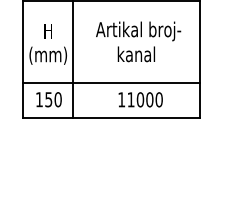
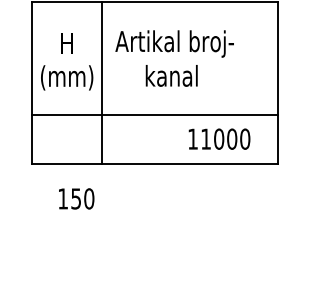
text: (138, 41) -> (174, 58), moved
text: (48, 99) -> (75, 198), moved
text: (140, 99) -> (219, 138), moved

